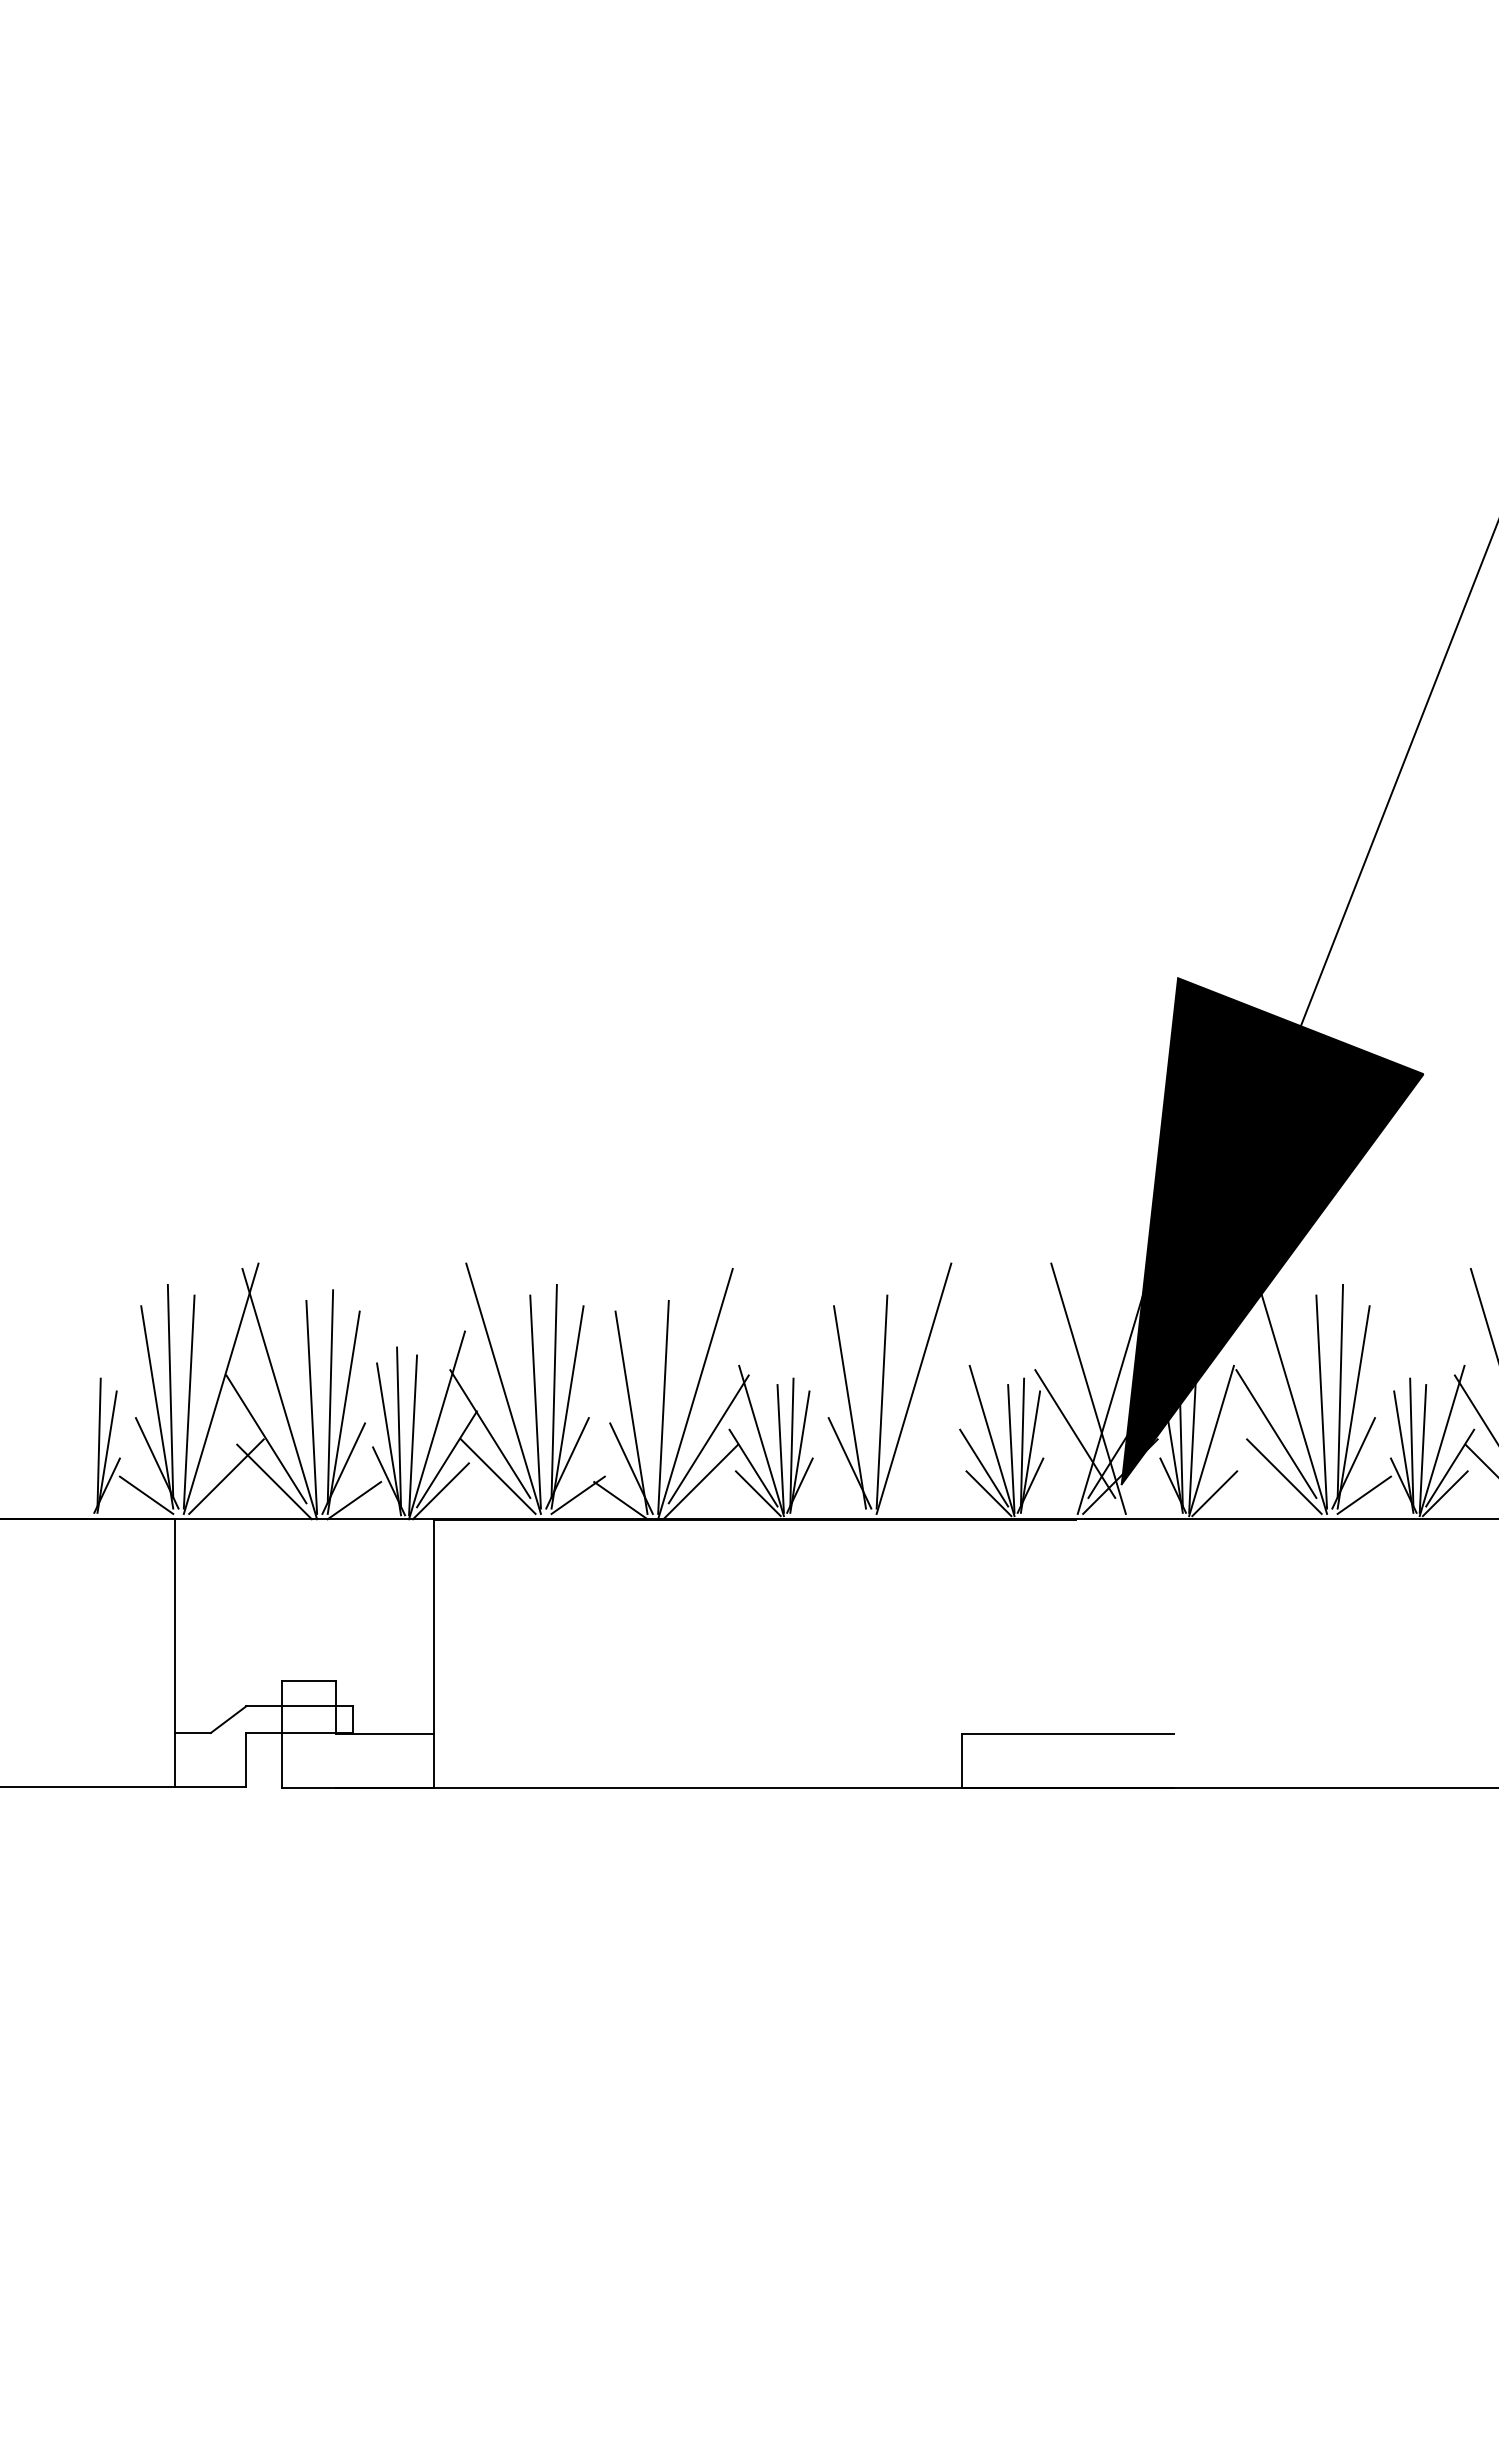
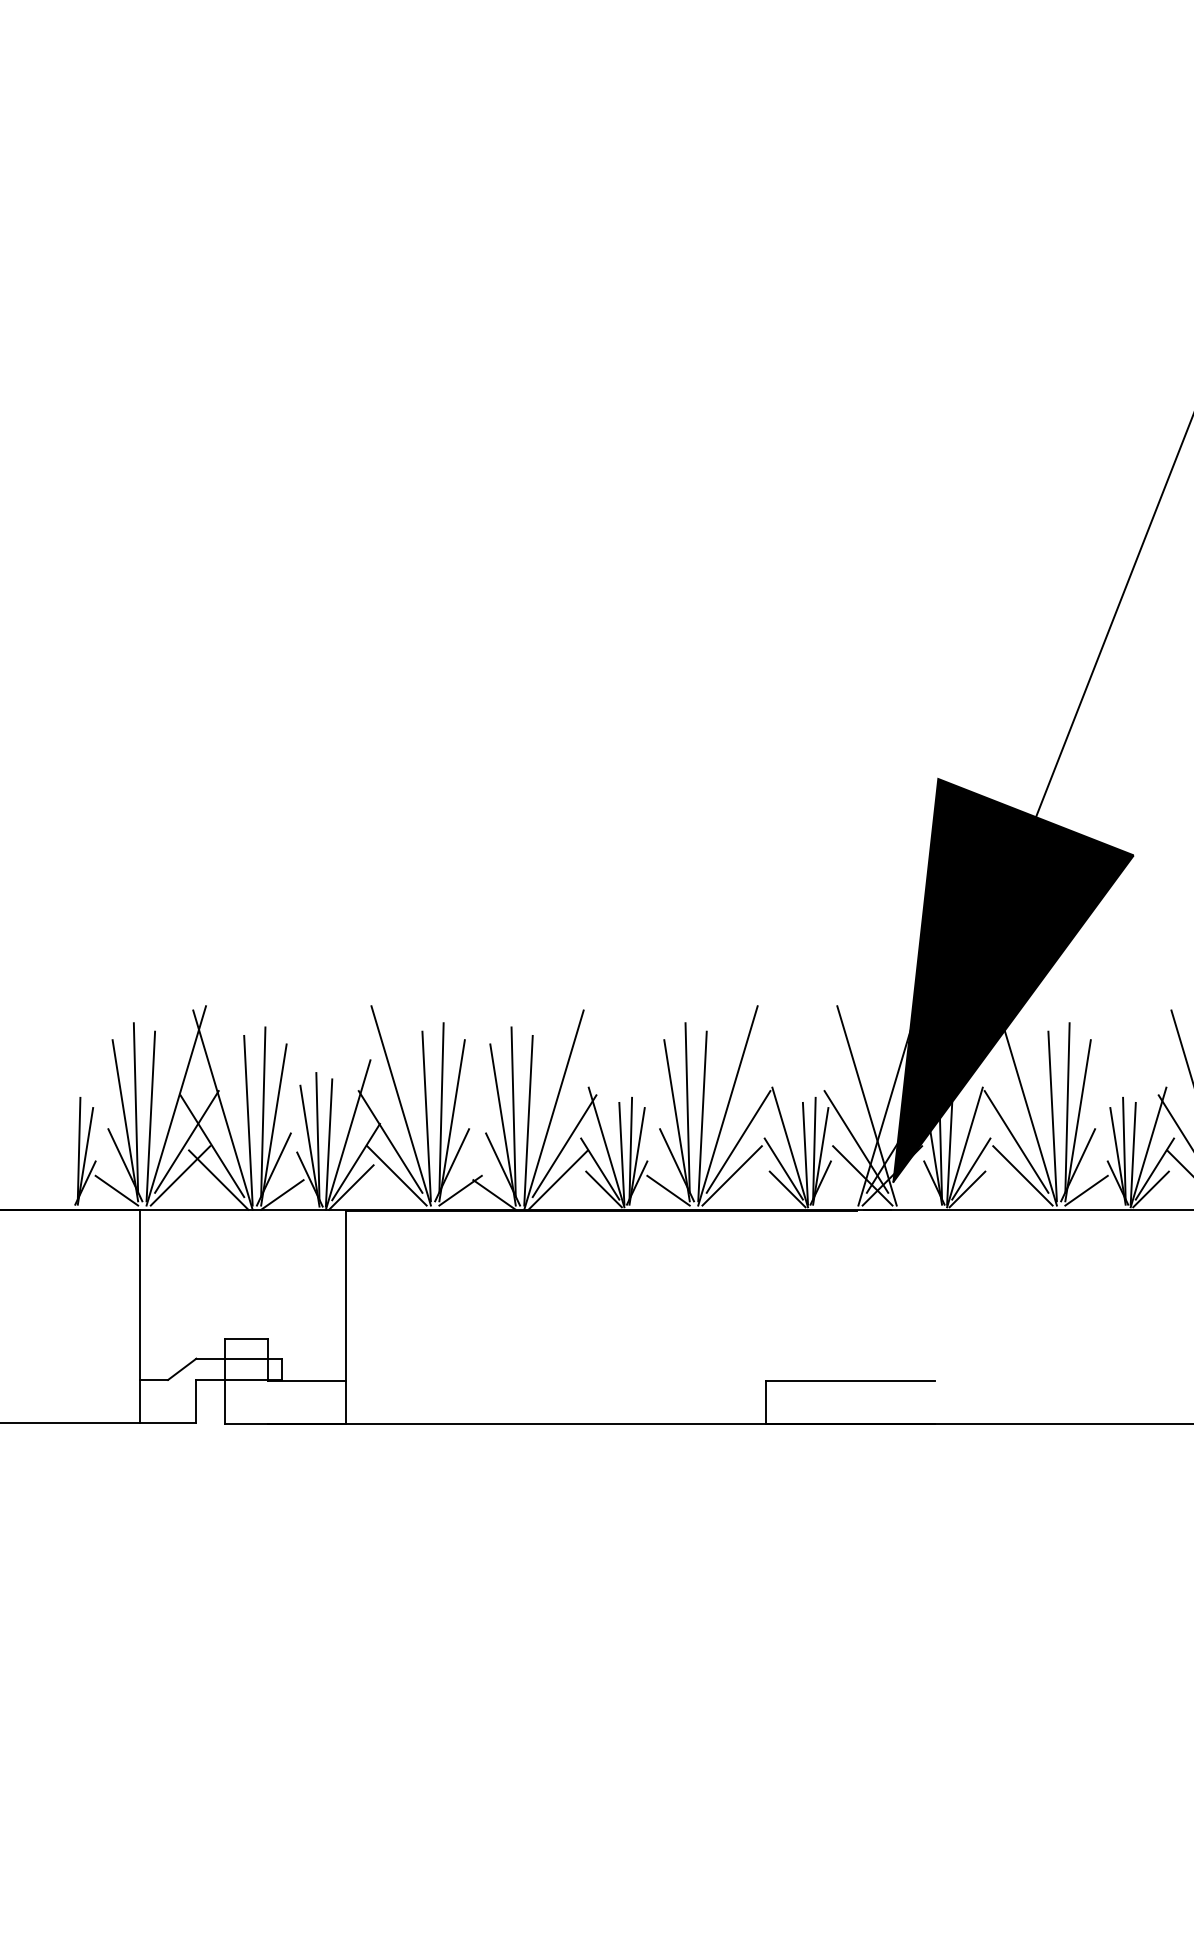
line: (863, 1390) -> (687, 1107), added
line: (644, 1396) -> (513, 1112), added
line: (234, 1433) -> (186, 1141), added
line: (927, 1433) -> (738, 1141), added
line: (1219, 1467) -> (971, 1168), added
line: (918, 1476) -> (731, 1175), added
line: (1082, 1476) -> (862, 1175), added
line: (839, 1494) -> (668, 1190), added

